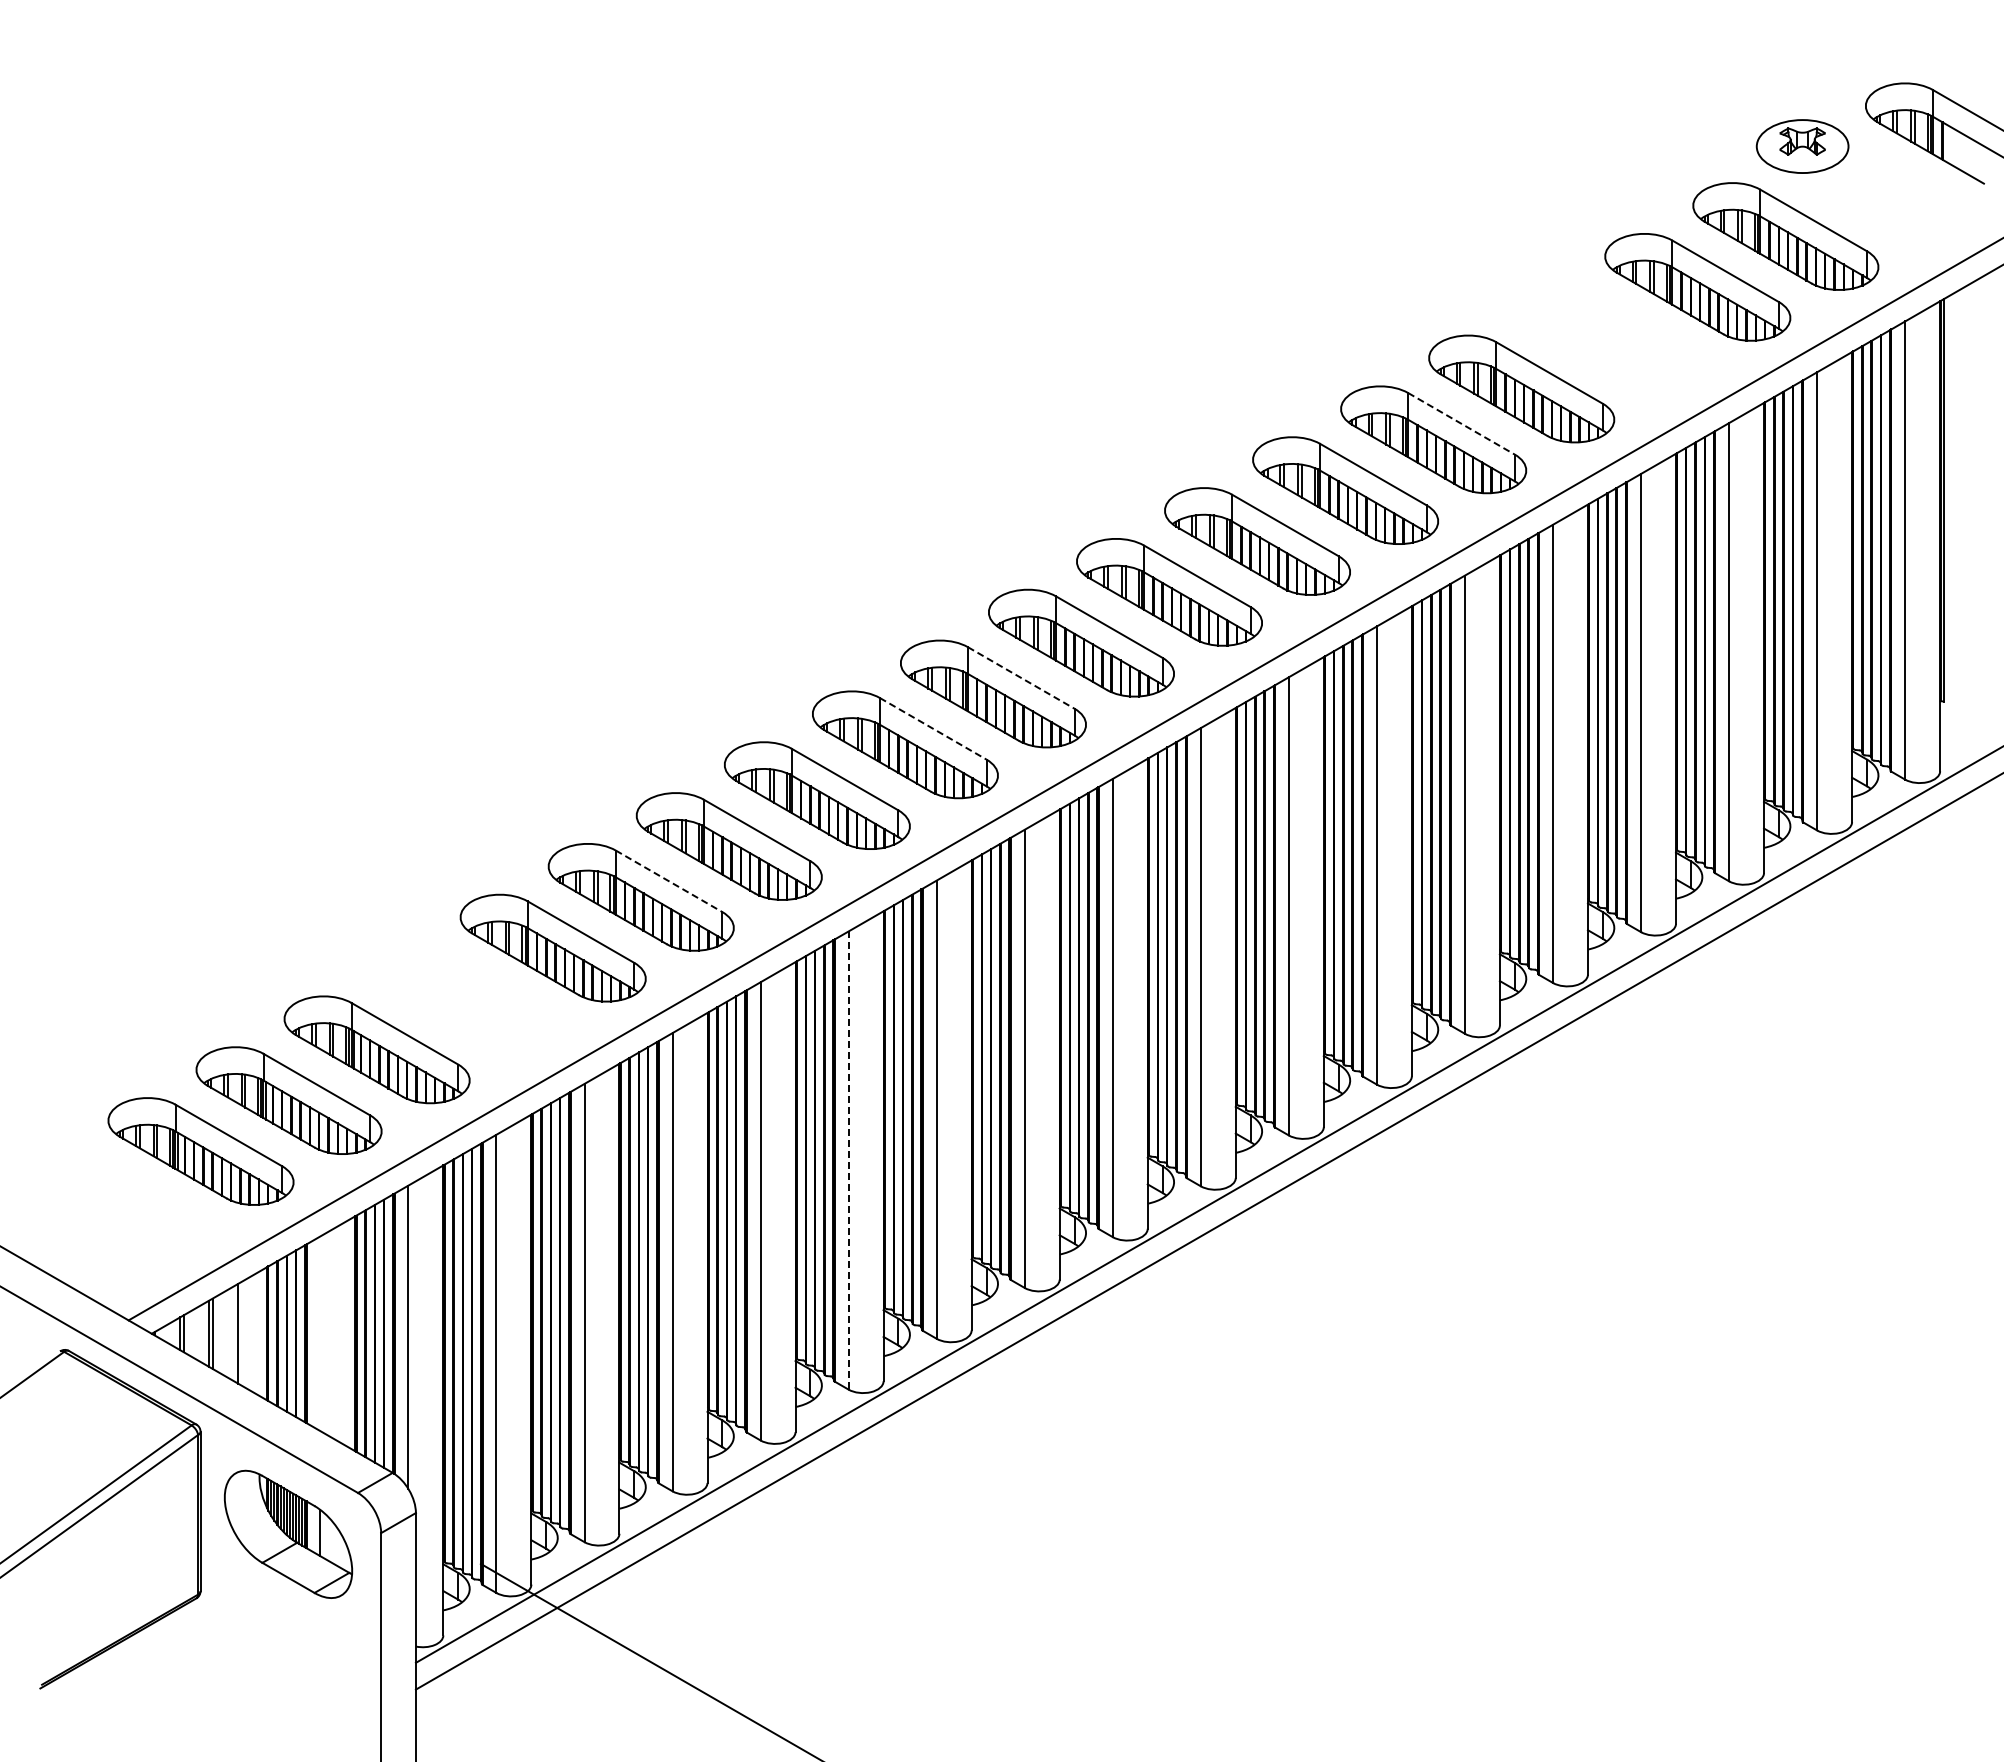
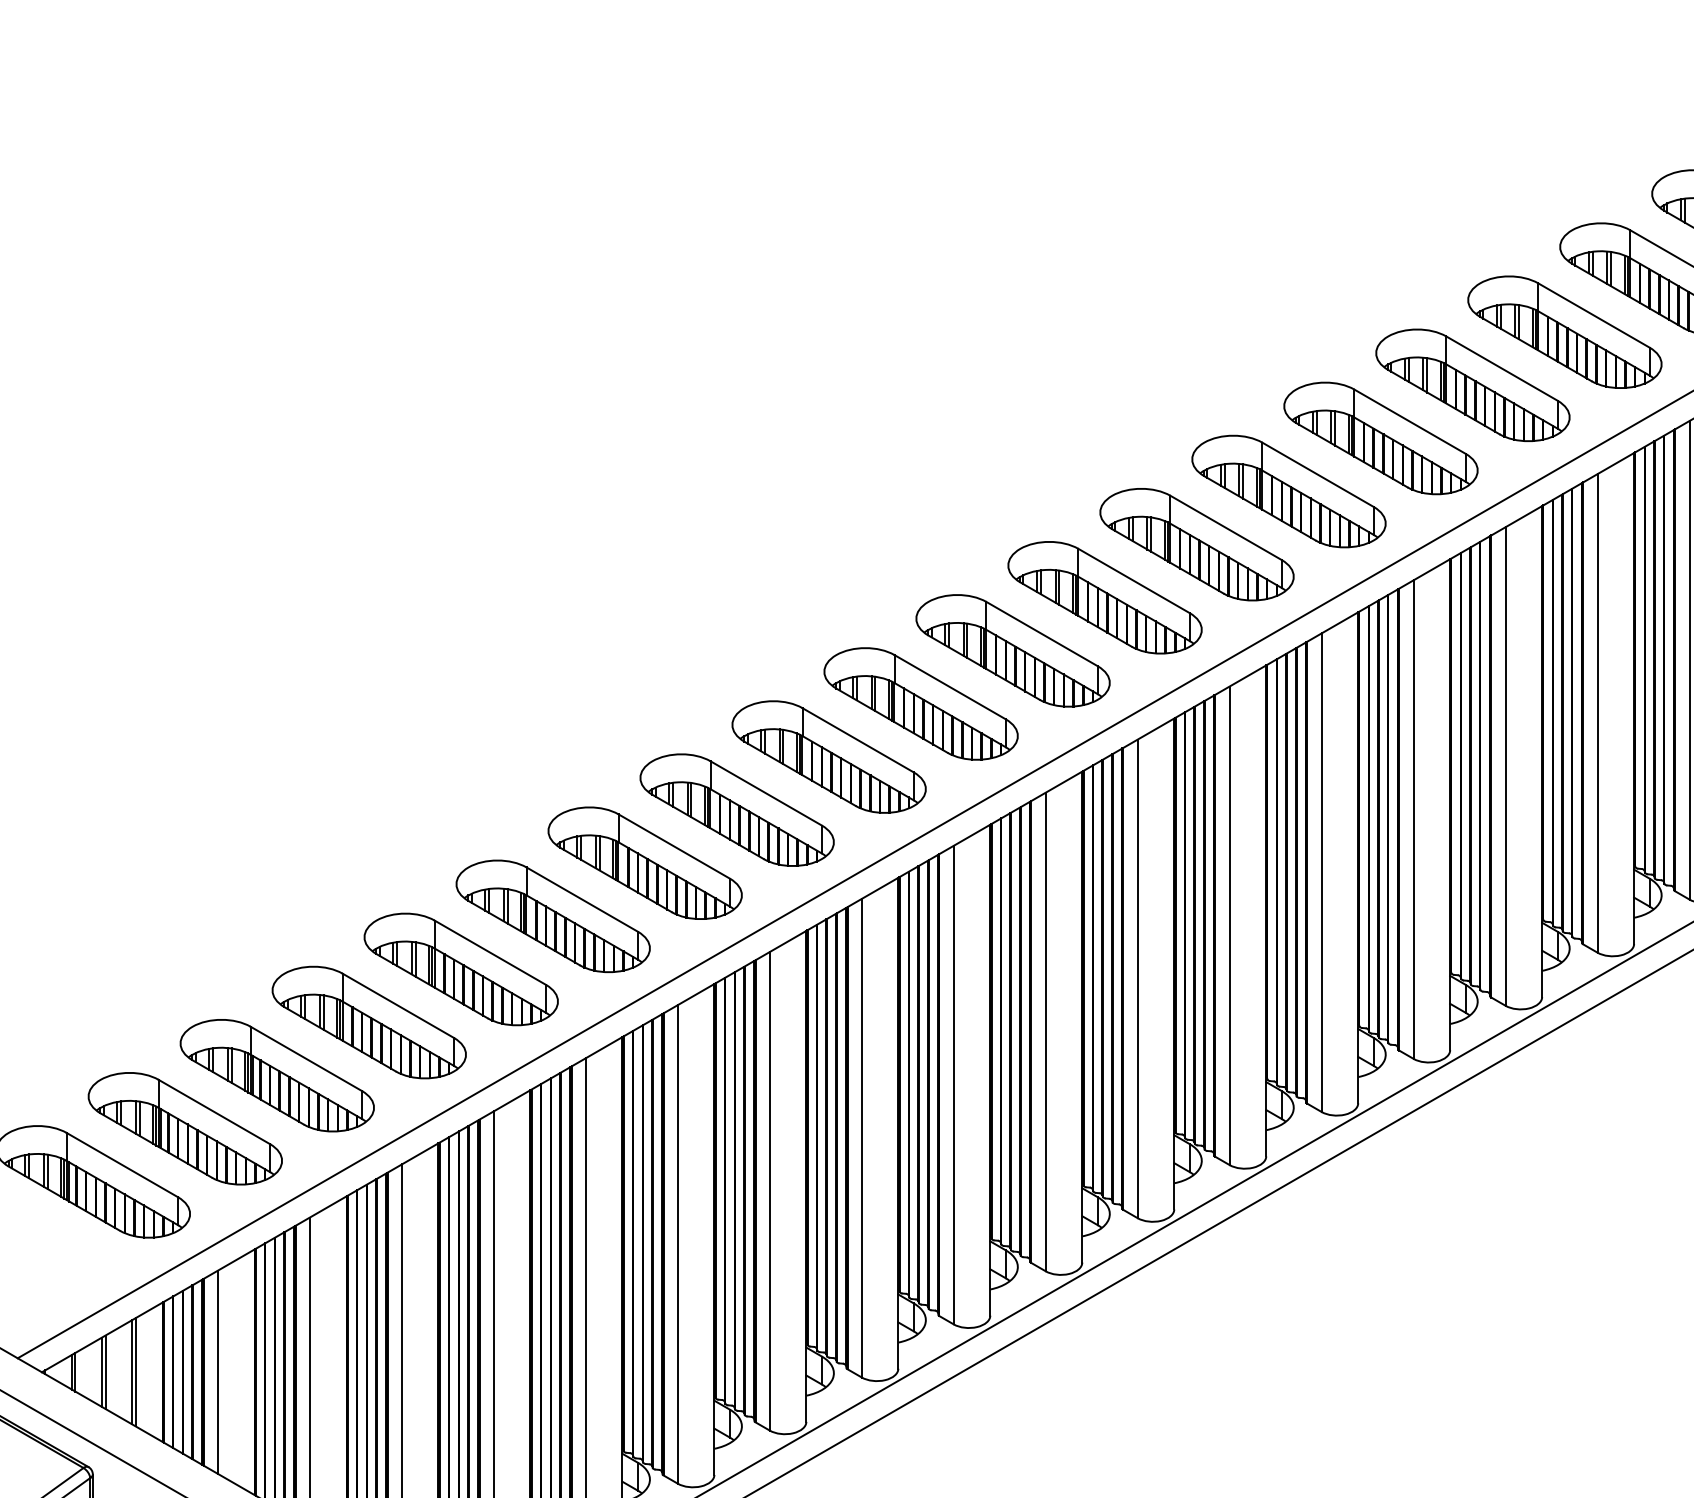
part: (1609, 337) -> (1564, 331), added
line: (1461, 423) -> (1410, 421), dashed -> solid
line: (1021, 677) -> (950, 686), dashed -> solid
line: (933, 728) -> (858, 739), dashed -> solid
line: (669, 881) -> (582, 899), dashed -> solid
part: (464, 998) -> (368, 1022), added
line: (848, 1161) -> (769, 1192), dashed -> solid
line: (241, 1333) -> (135, 1371), added
line: (320, 1333) -> (218, 1371), added

